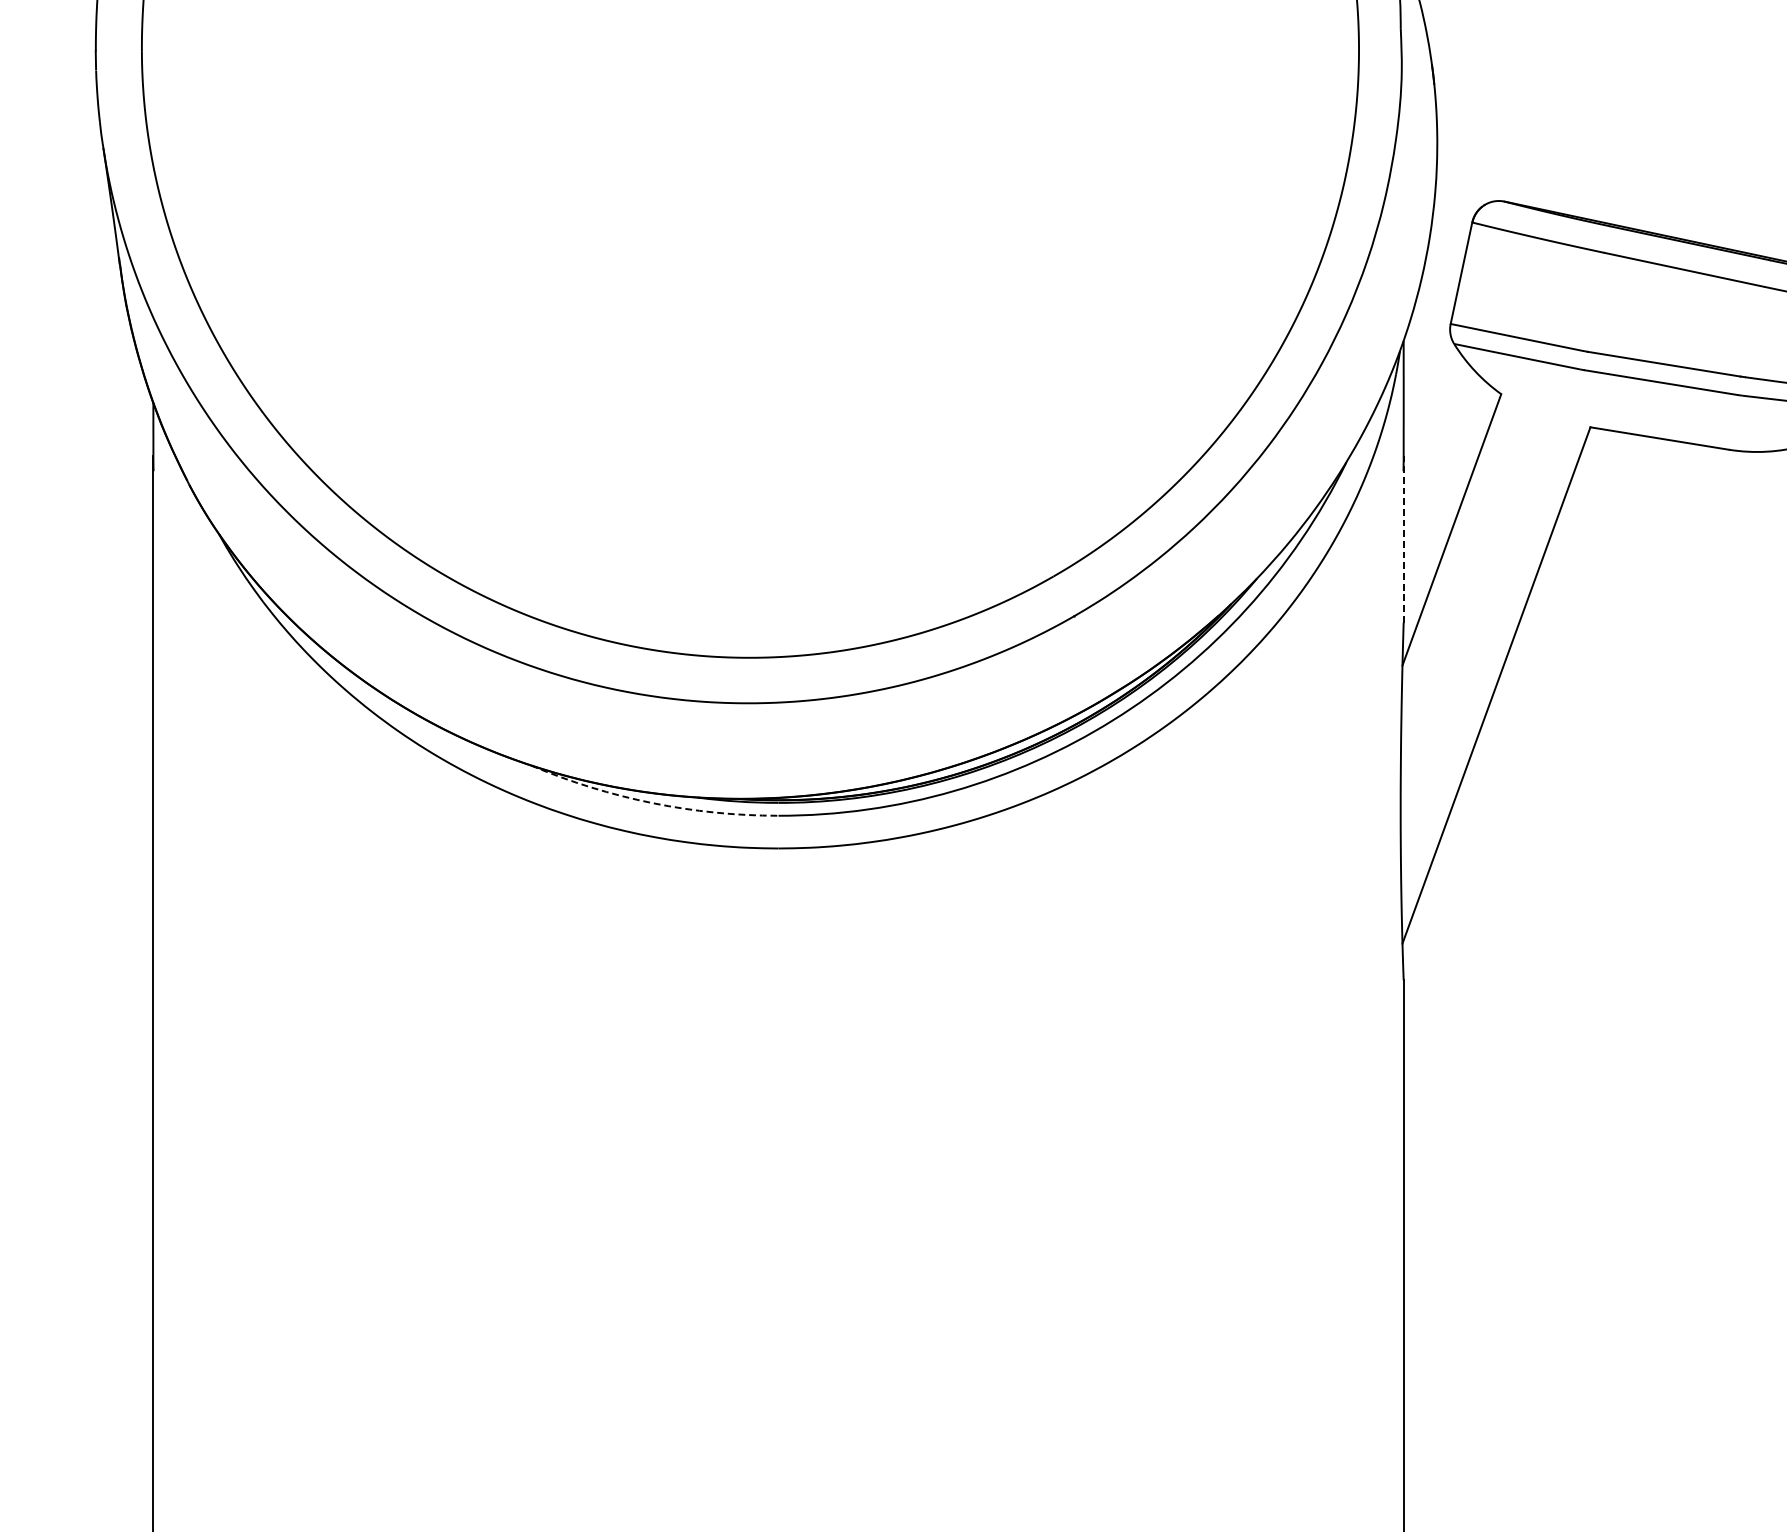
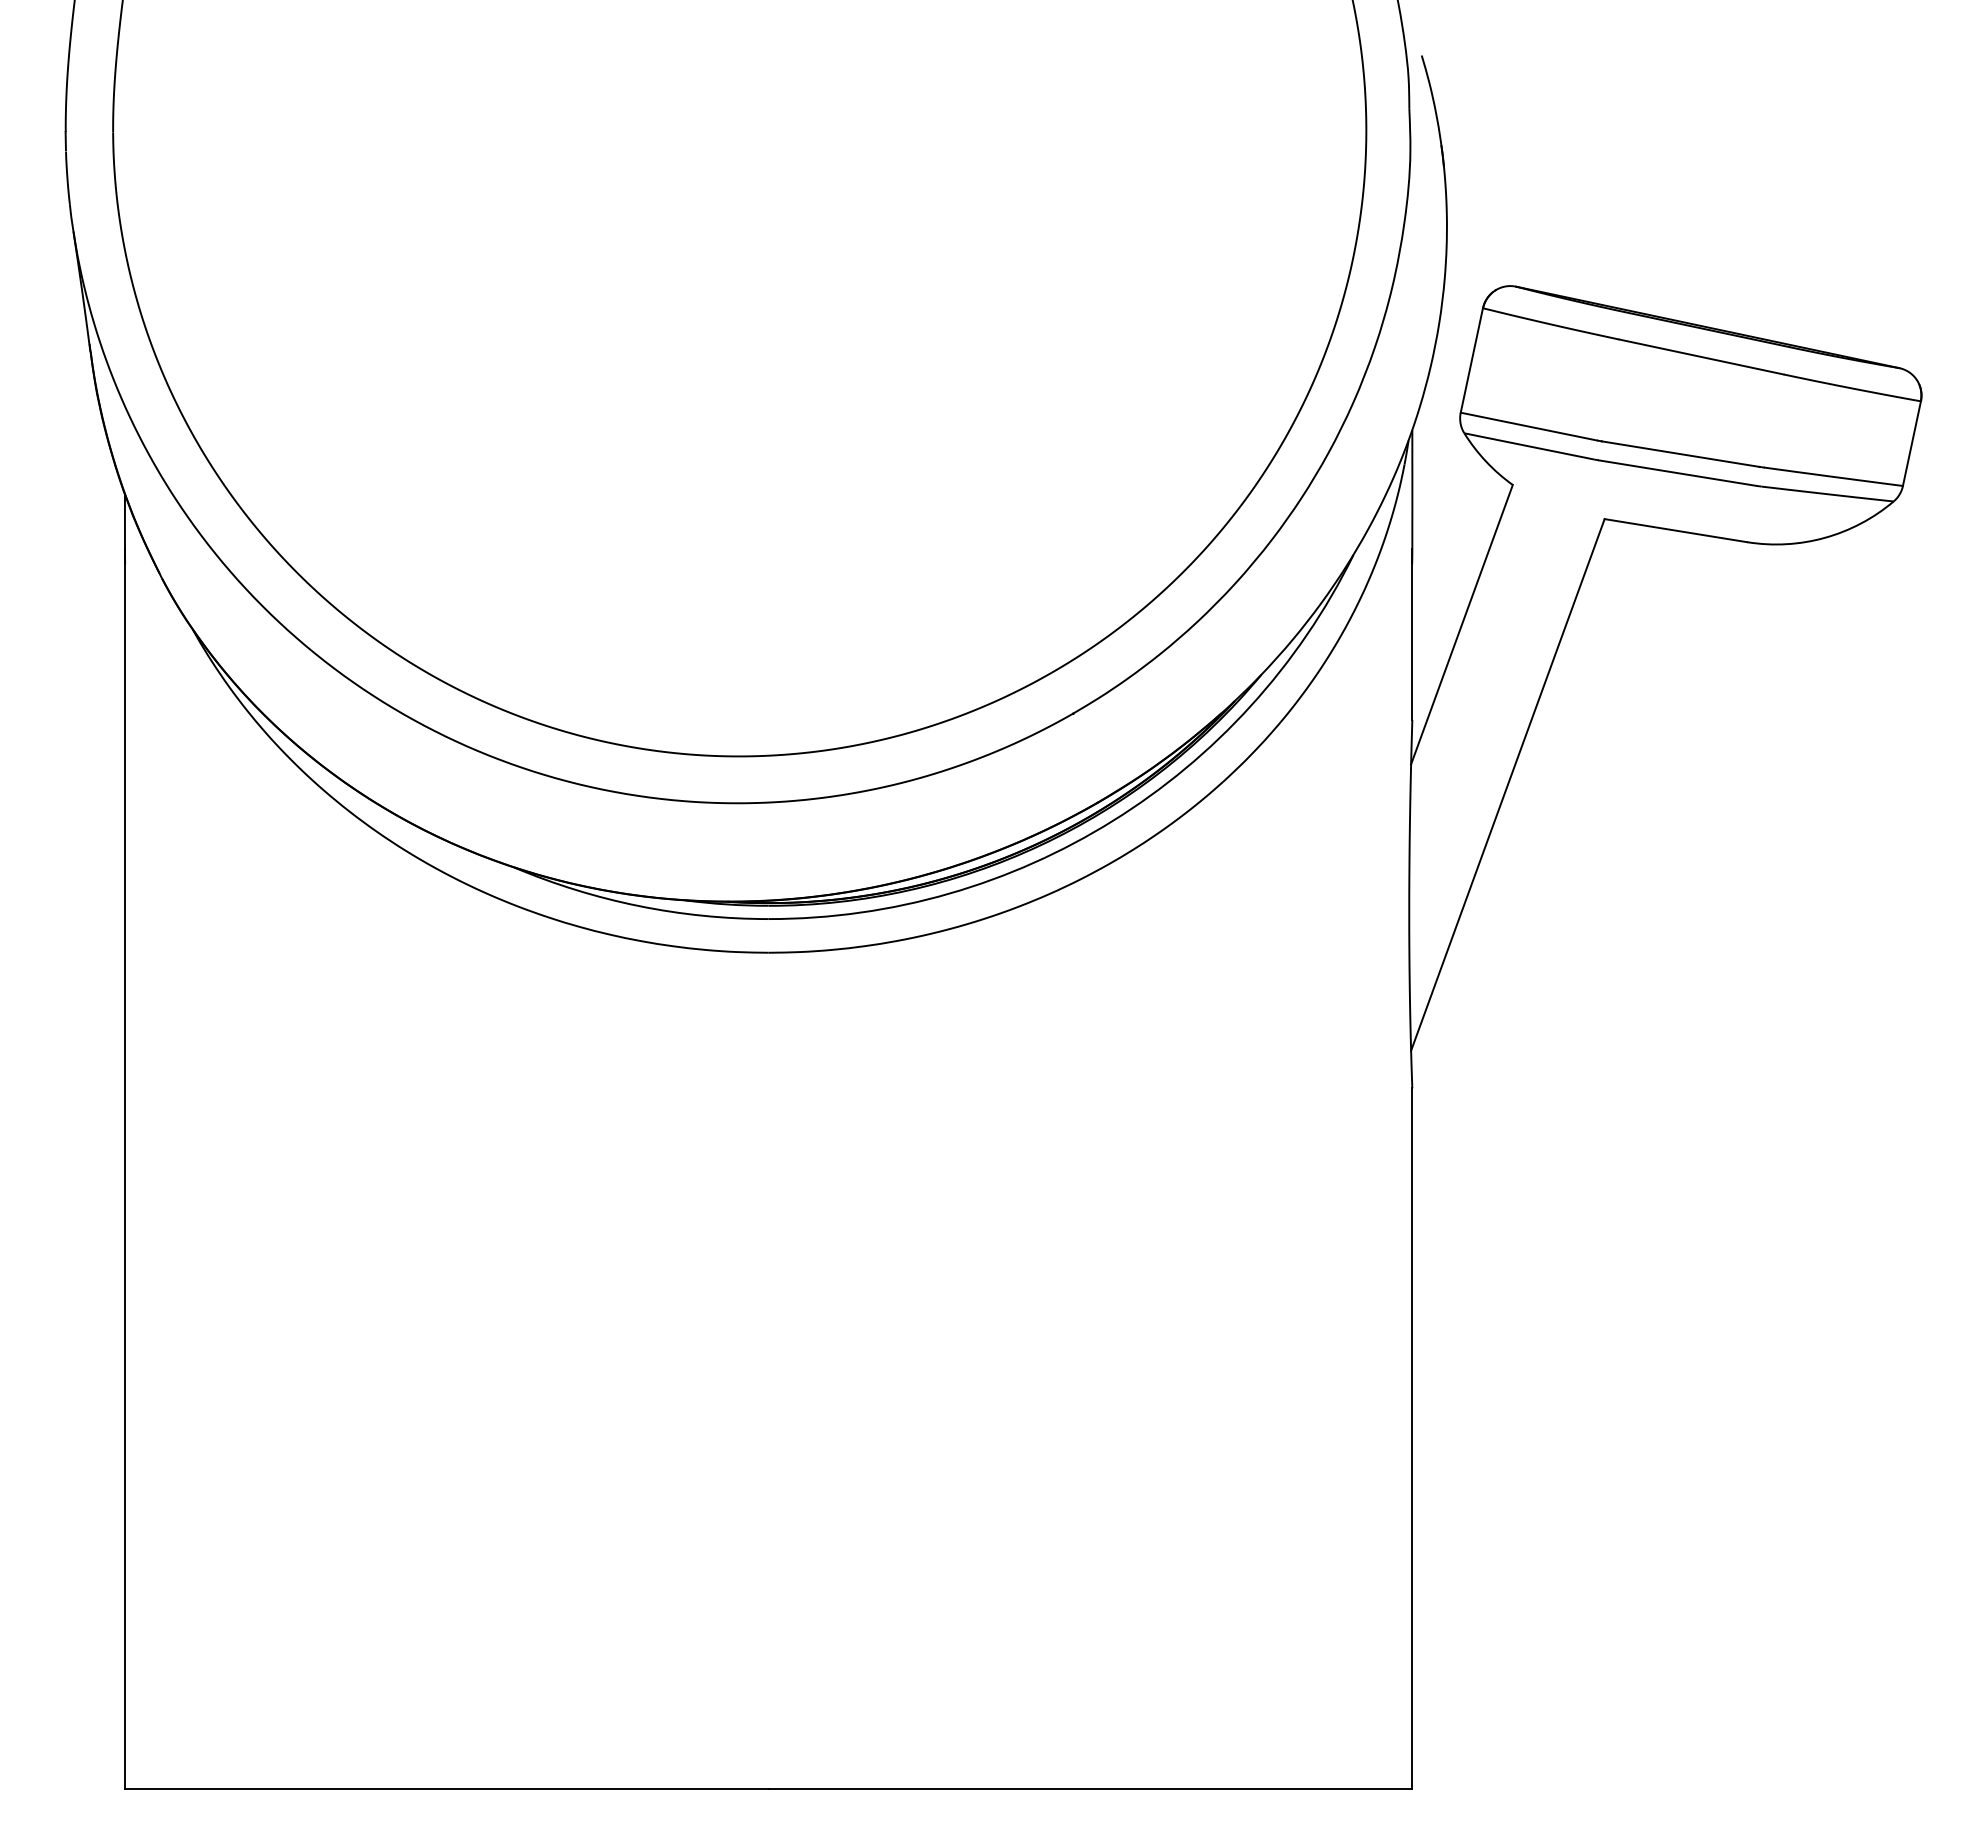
line: (1403, 539) -> (1412, 634), dashed -> solid
arc: (652, 803) -> (638, 906), dashed -> solid

